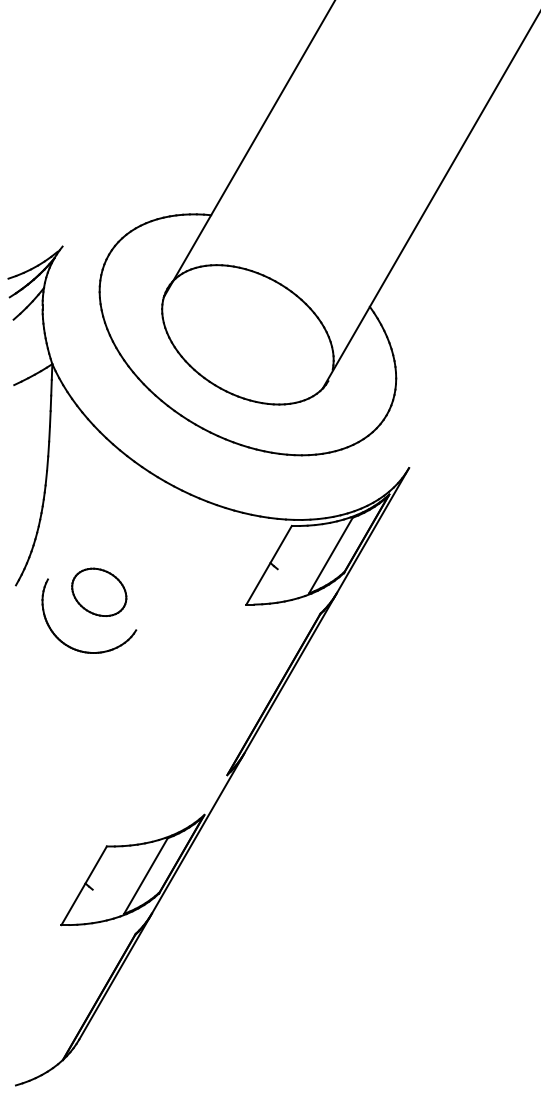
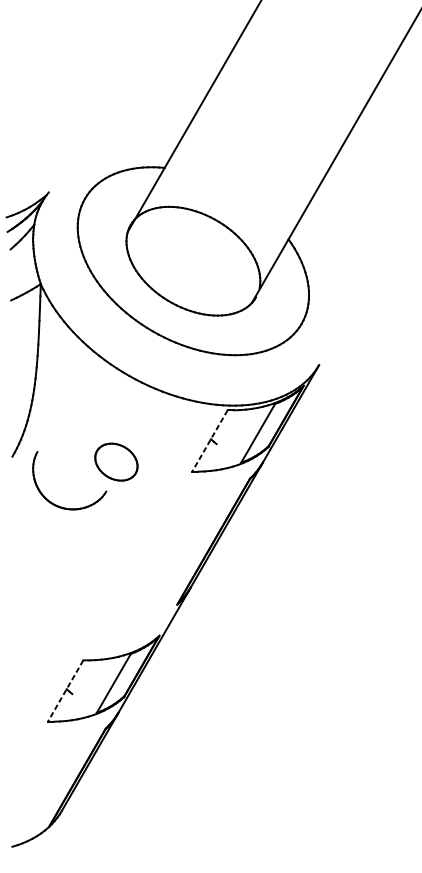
line: (268, 565) -> (209, 441), solid -> dashed
part: (99, 591) -> (116, 461), moved
line: (83, 886) -> (65, 691), solid -> dashed

